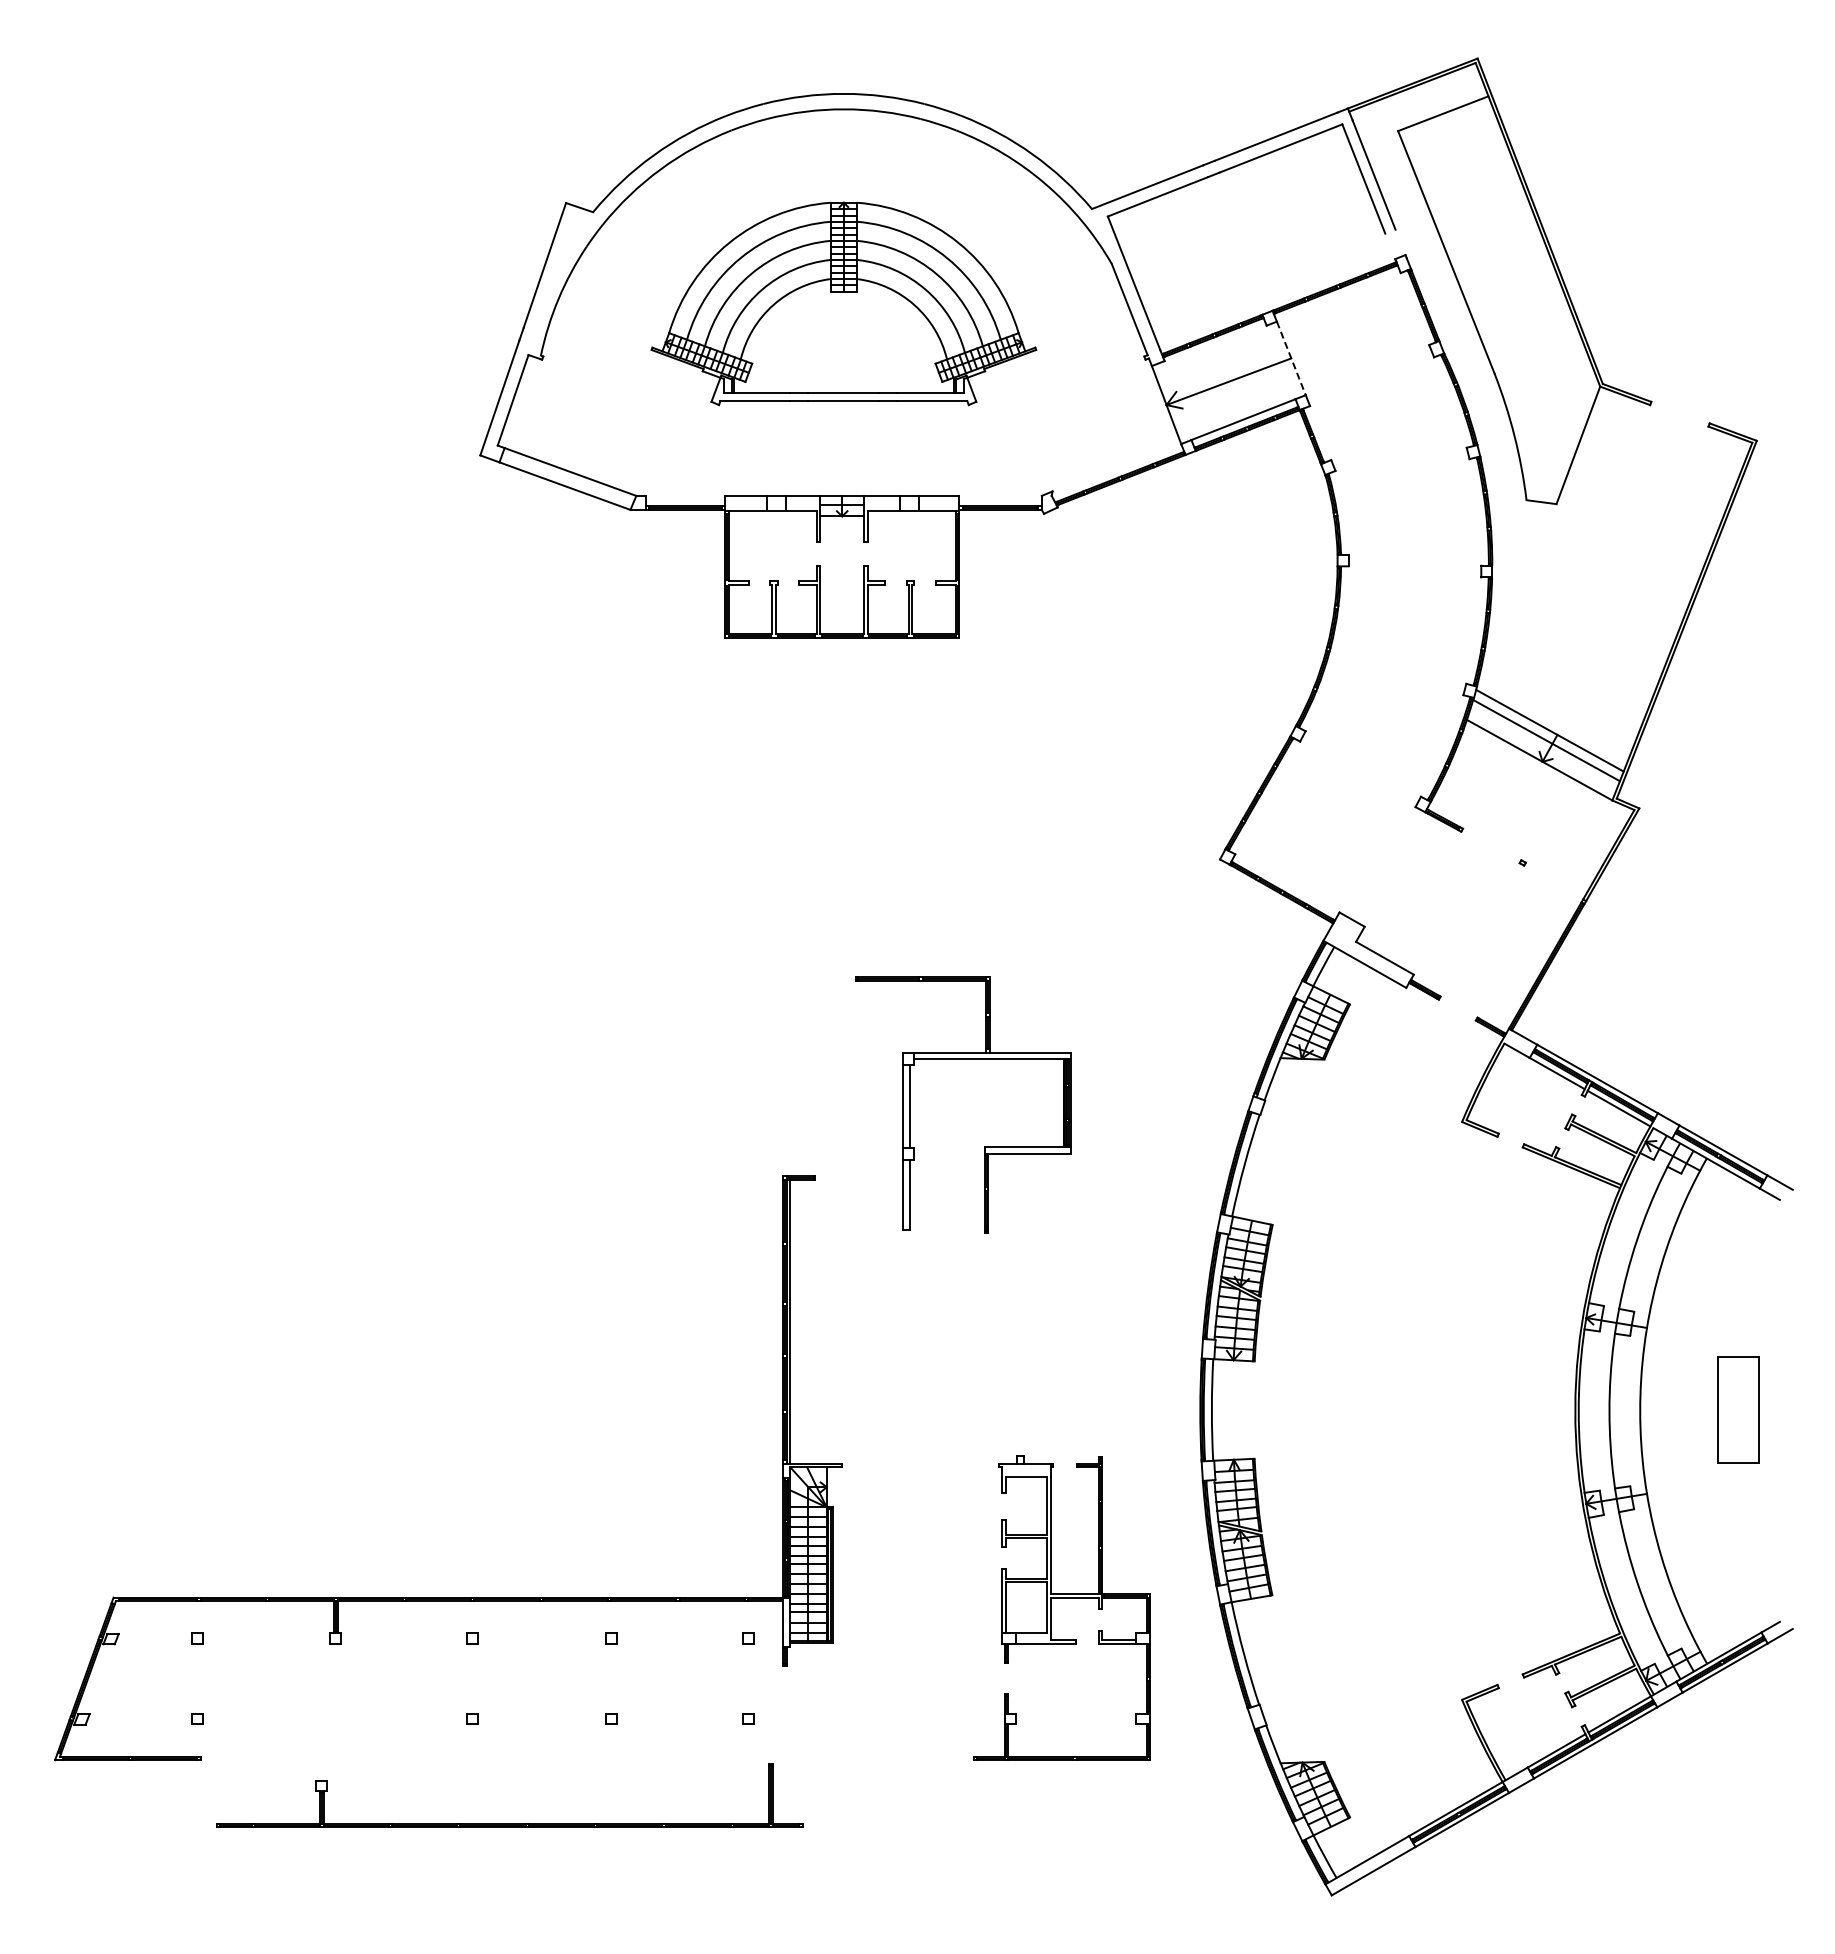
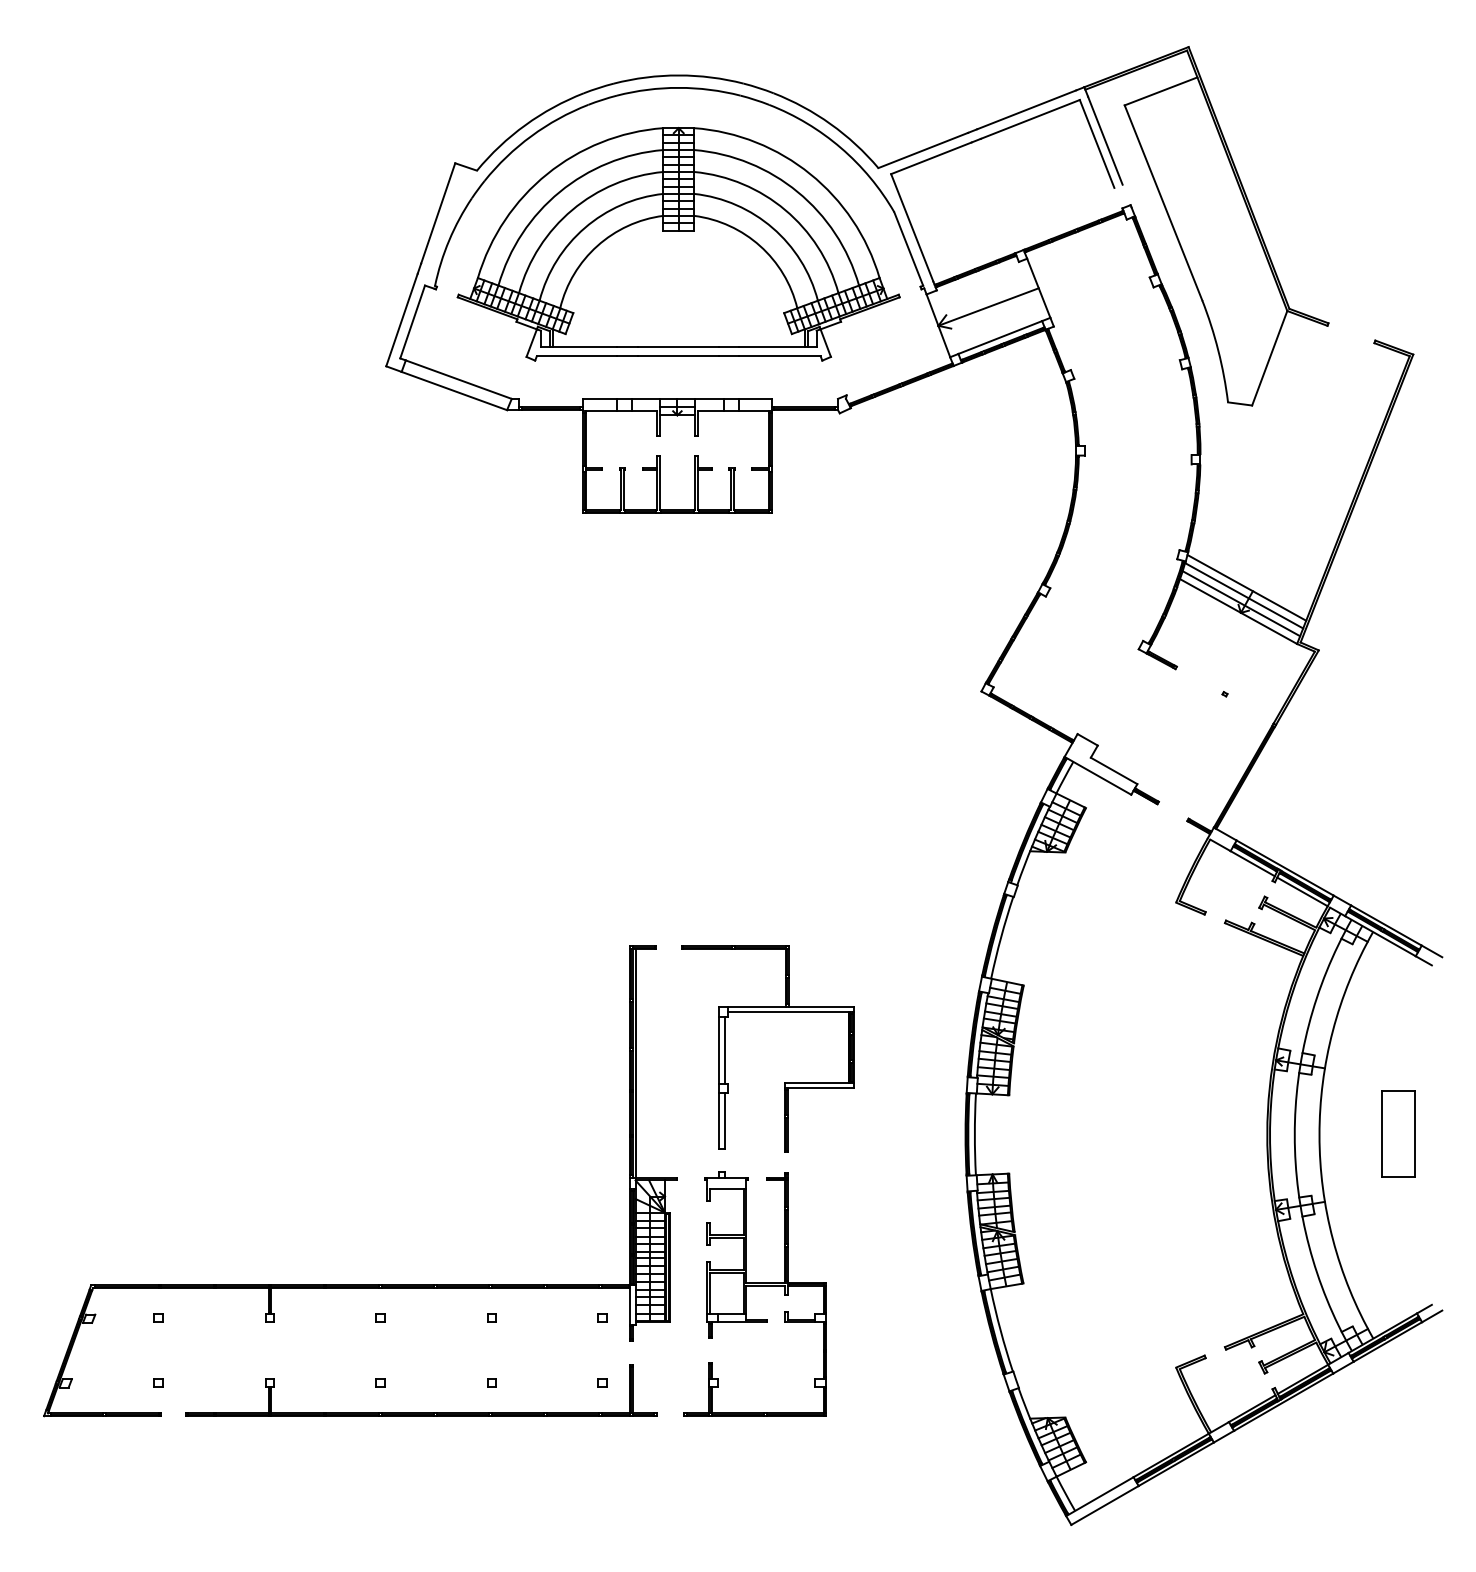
part: (843, 303) -> (678, 244), size x1.43
line: (1291, 358) -> (1038, 288), dashed -> solid
line: (1543, 750) -> (1241, 603), added
part: (963, 1059) -> (767, 1012), moved
part: (1061, 1598) -> (754, 1286), moved
part: (509, 1823) -> (420, 1413), moved

